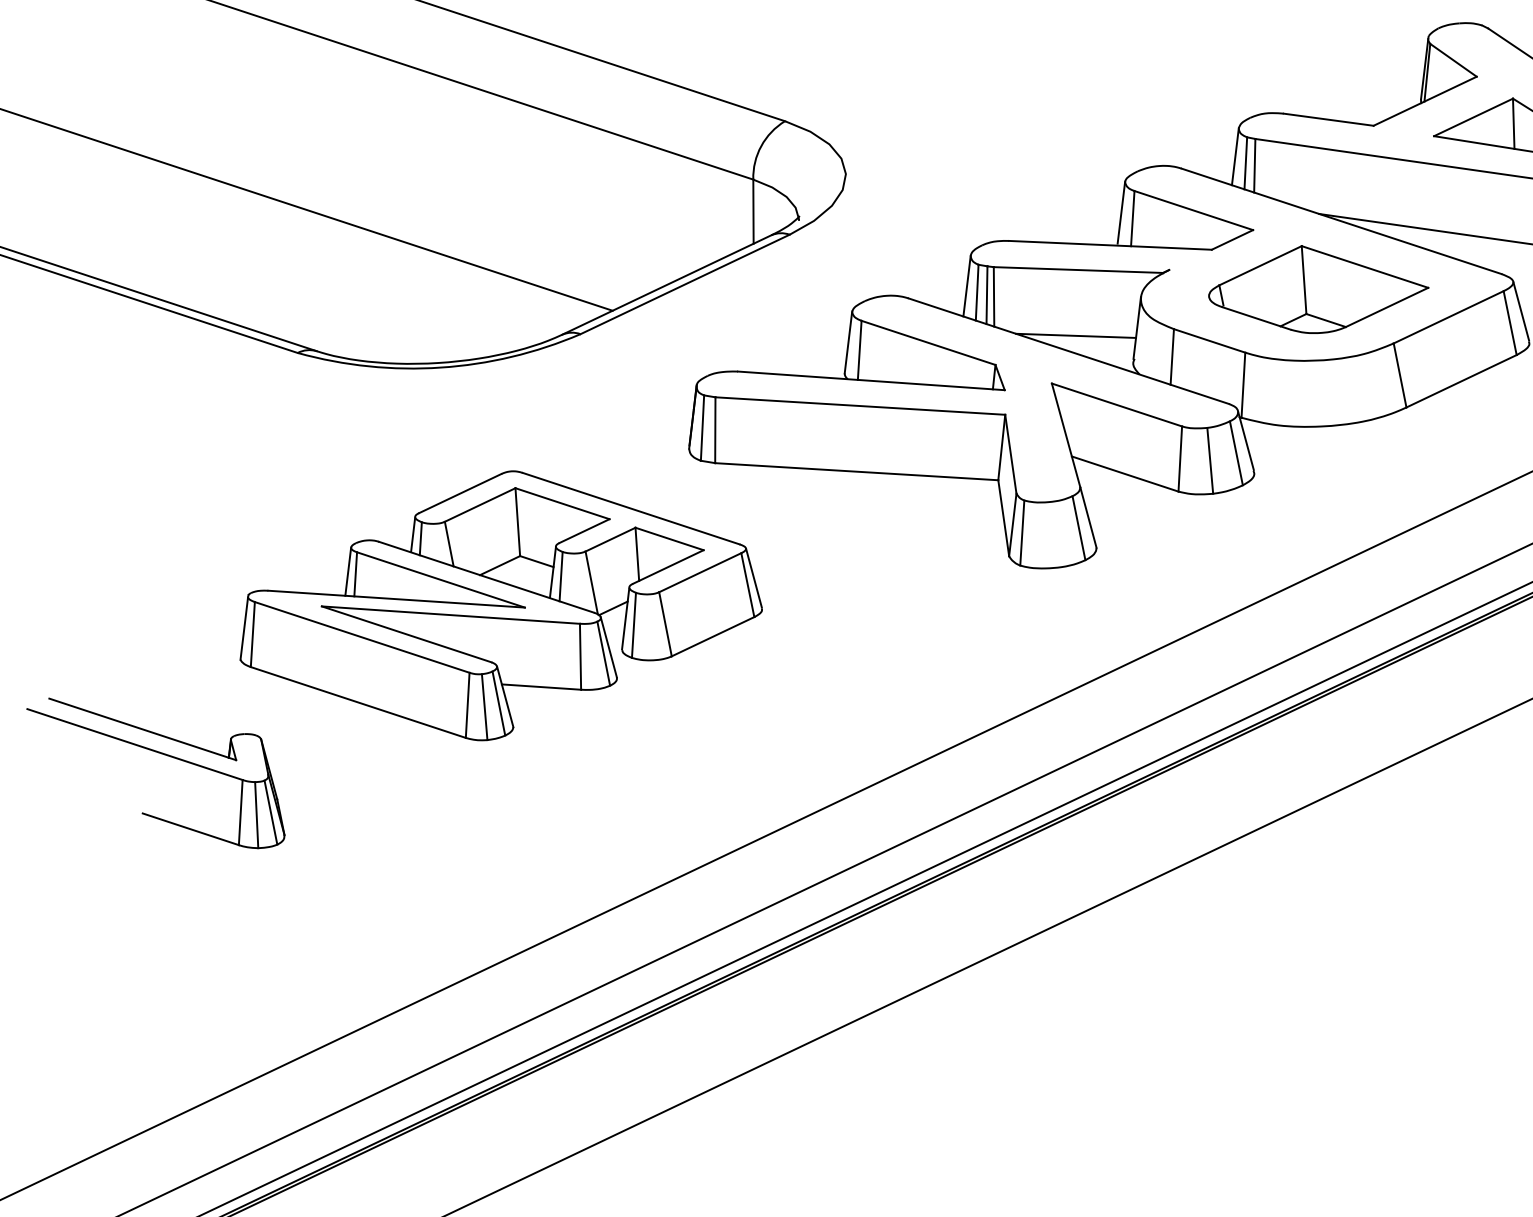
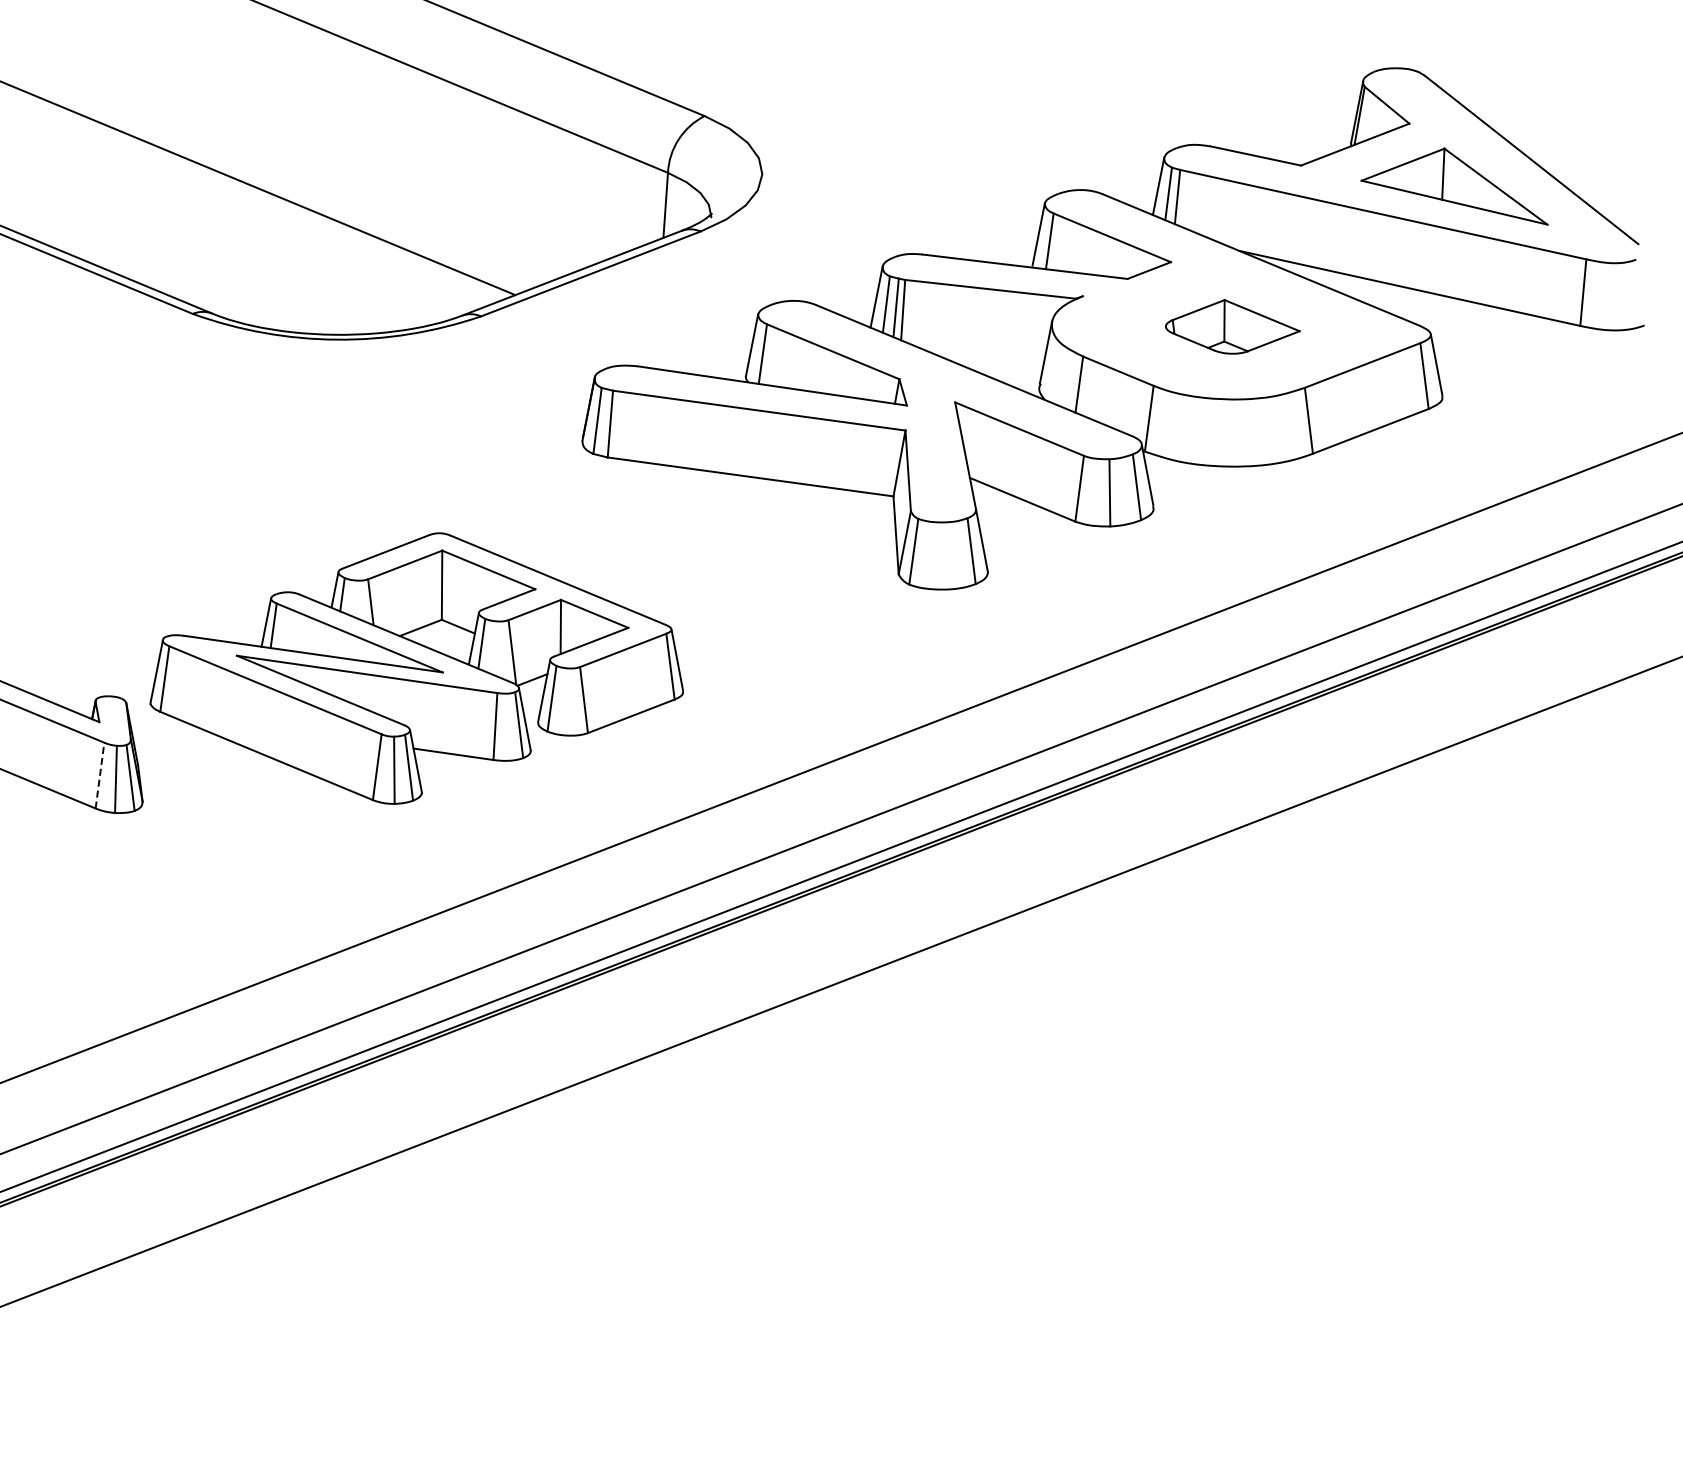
part: (1318, 288) -> (1232, 326), size x0.6
line: (1076, 335) -> (983, 355), removed
part: (498, 605) -> (416, 668), moved
line: (241, 812) -> (100, 775), solid -> dashed

